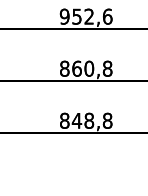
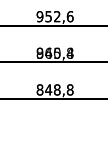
text: (85, 67) -> (54, 52), 860,8 -> 945,4

